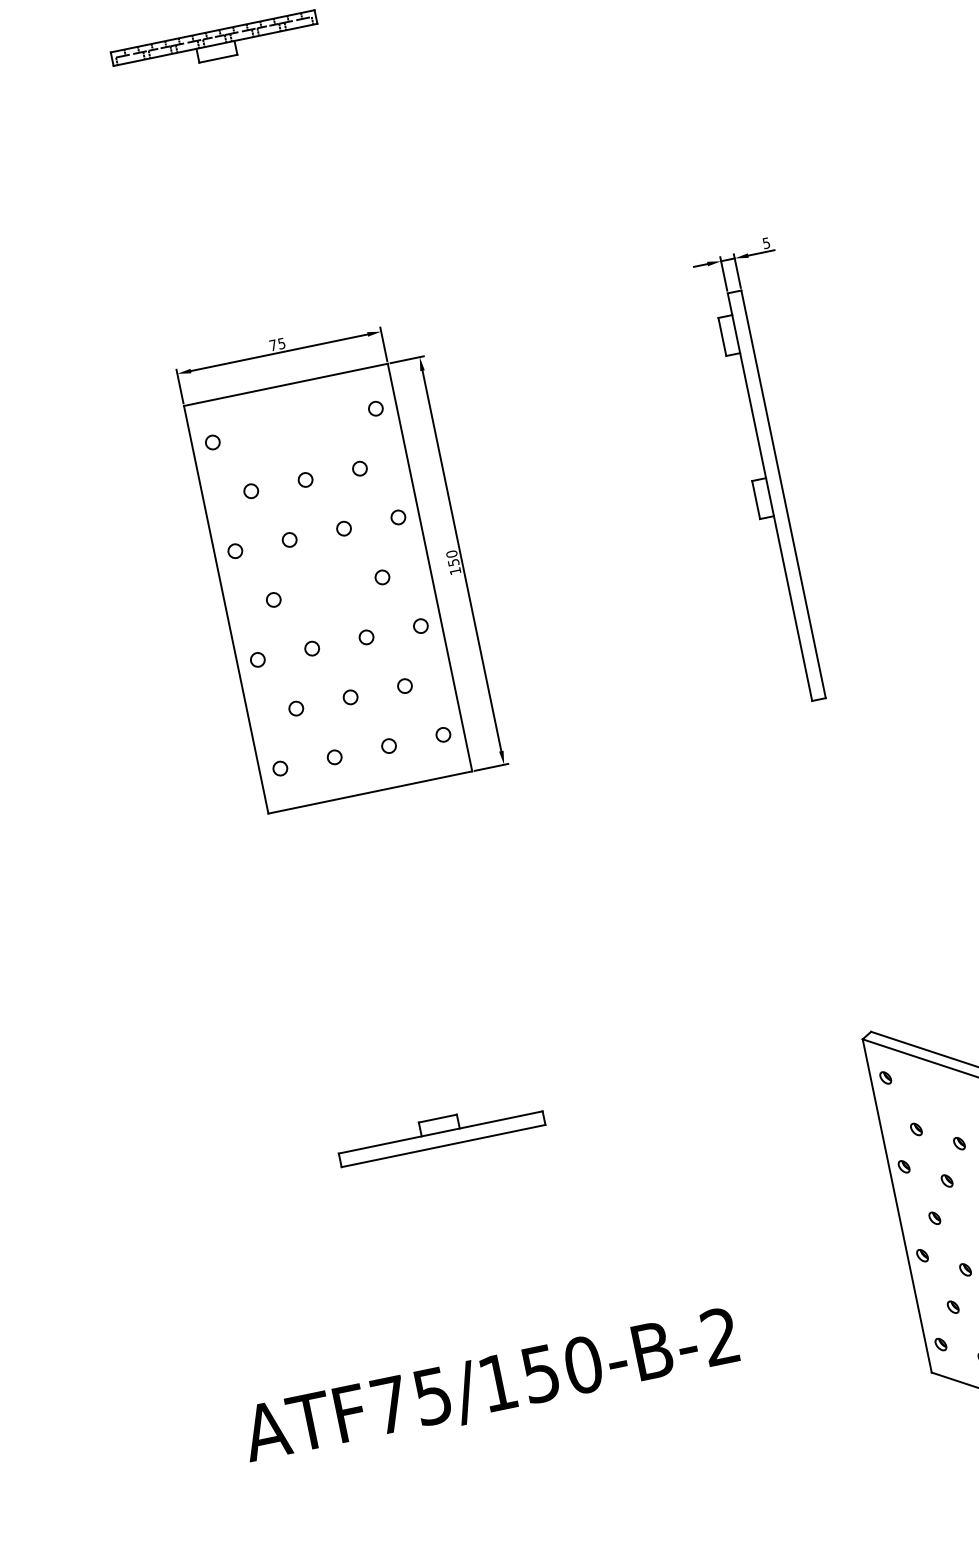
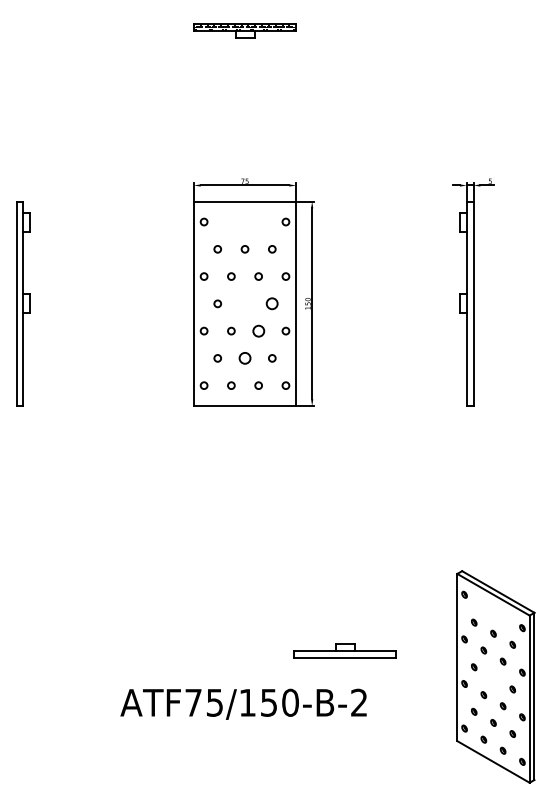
circle: (382, 576) -> (272, 303), size x1.6
circle: (365, 636) -> (258, 330), size x1.6
circle: (349, 697) -> (244, 358), size x1.6
part: (439, 1132) -> (344, 650), moved

